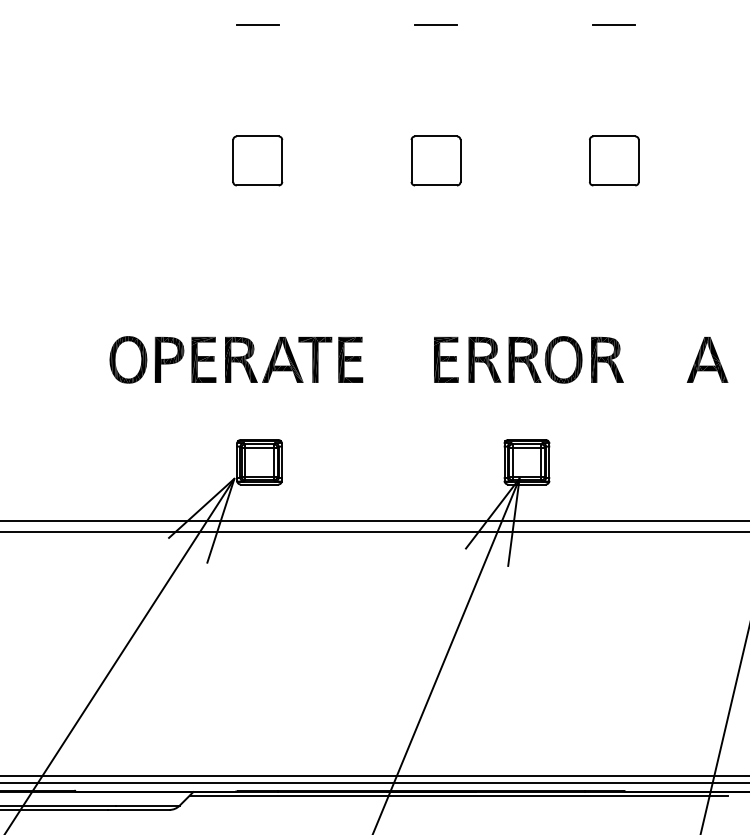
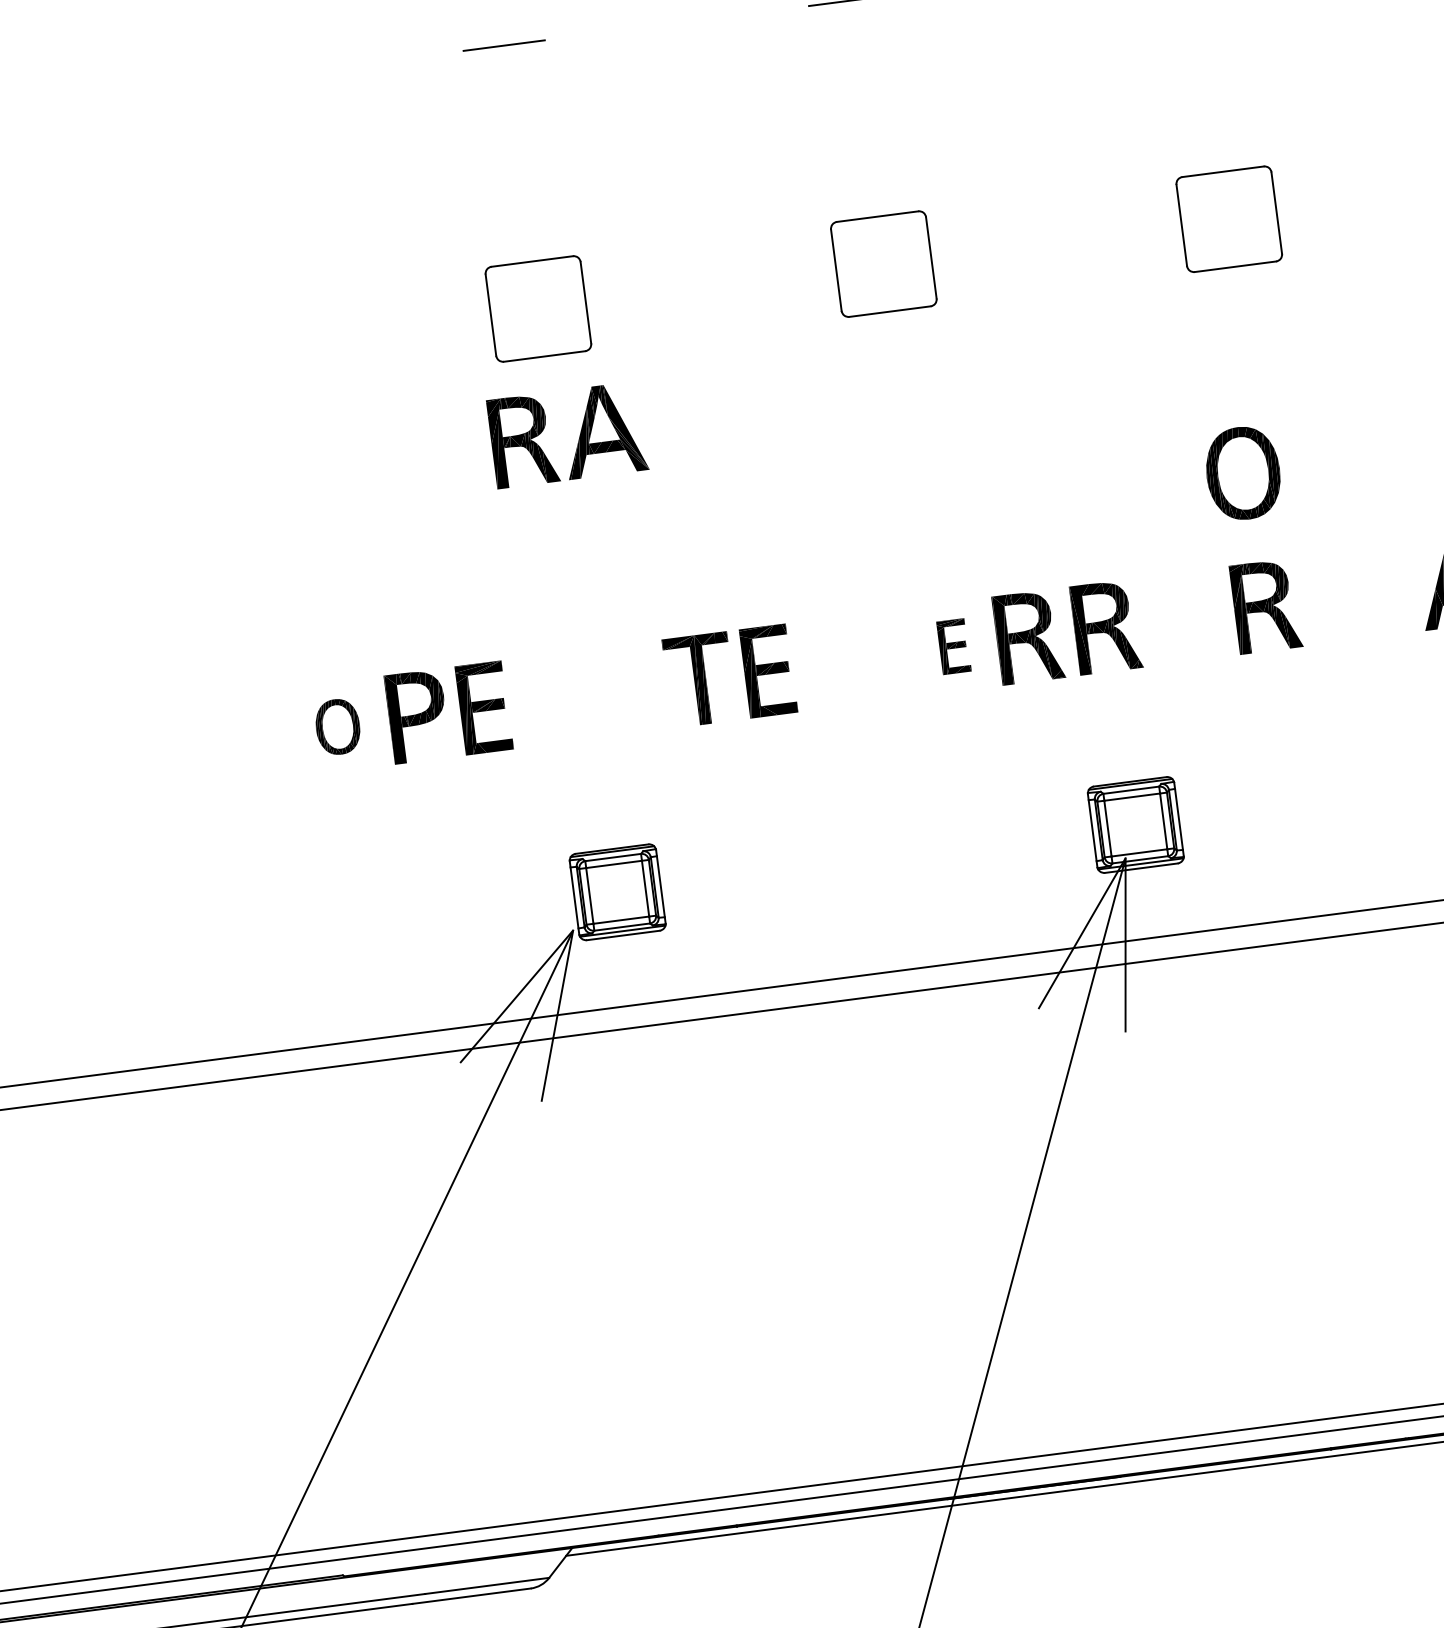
part: (128, 359) -> (337, 726), size x0.6
part: (264, 359) -> (567, 434), moved
part: (446, 359) -> (954, 646), size x0.6
part: (563, 359) -> (1242, 472), moved

